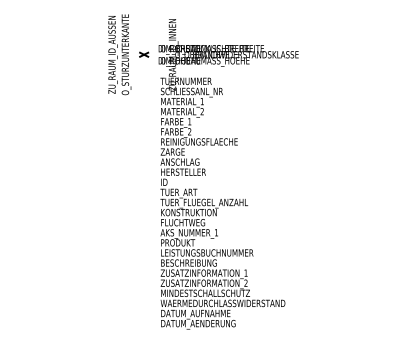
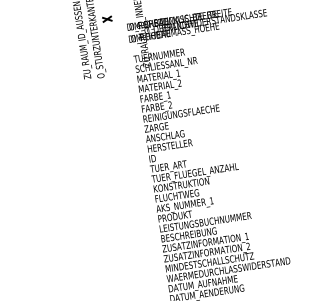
part: (144, 54) -> (107, 18), moved

